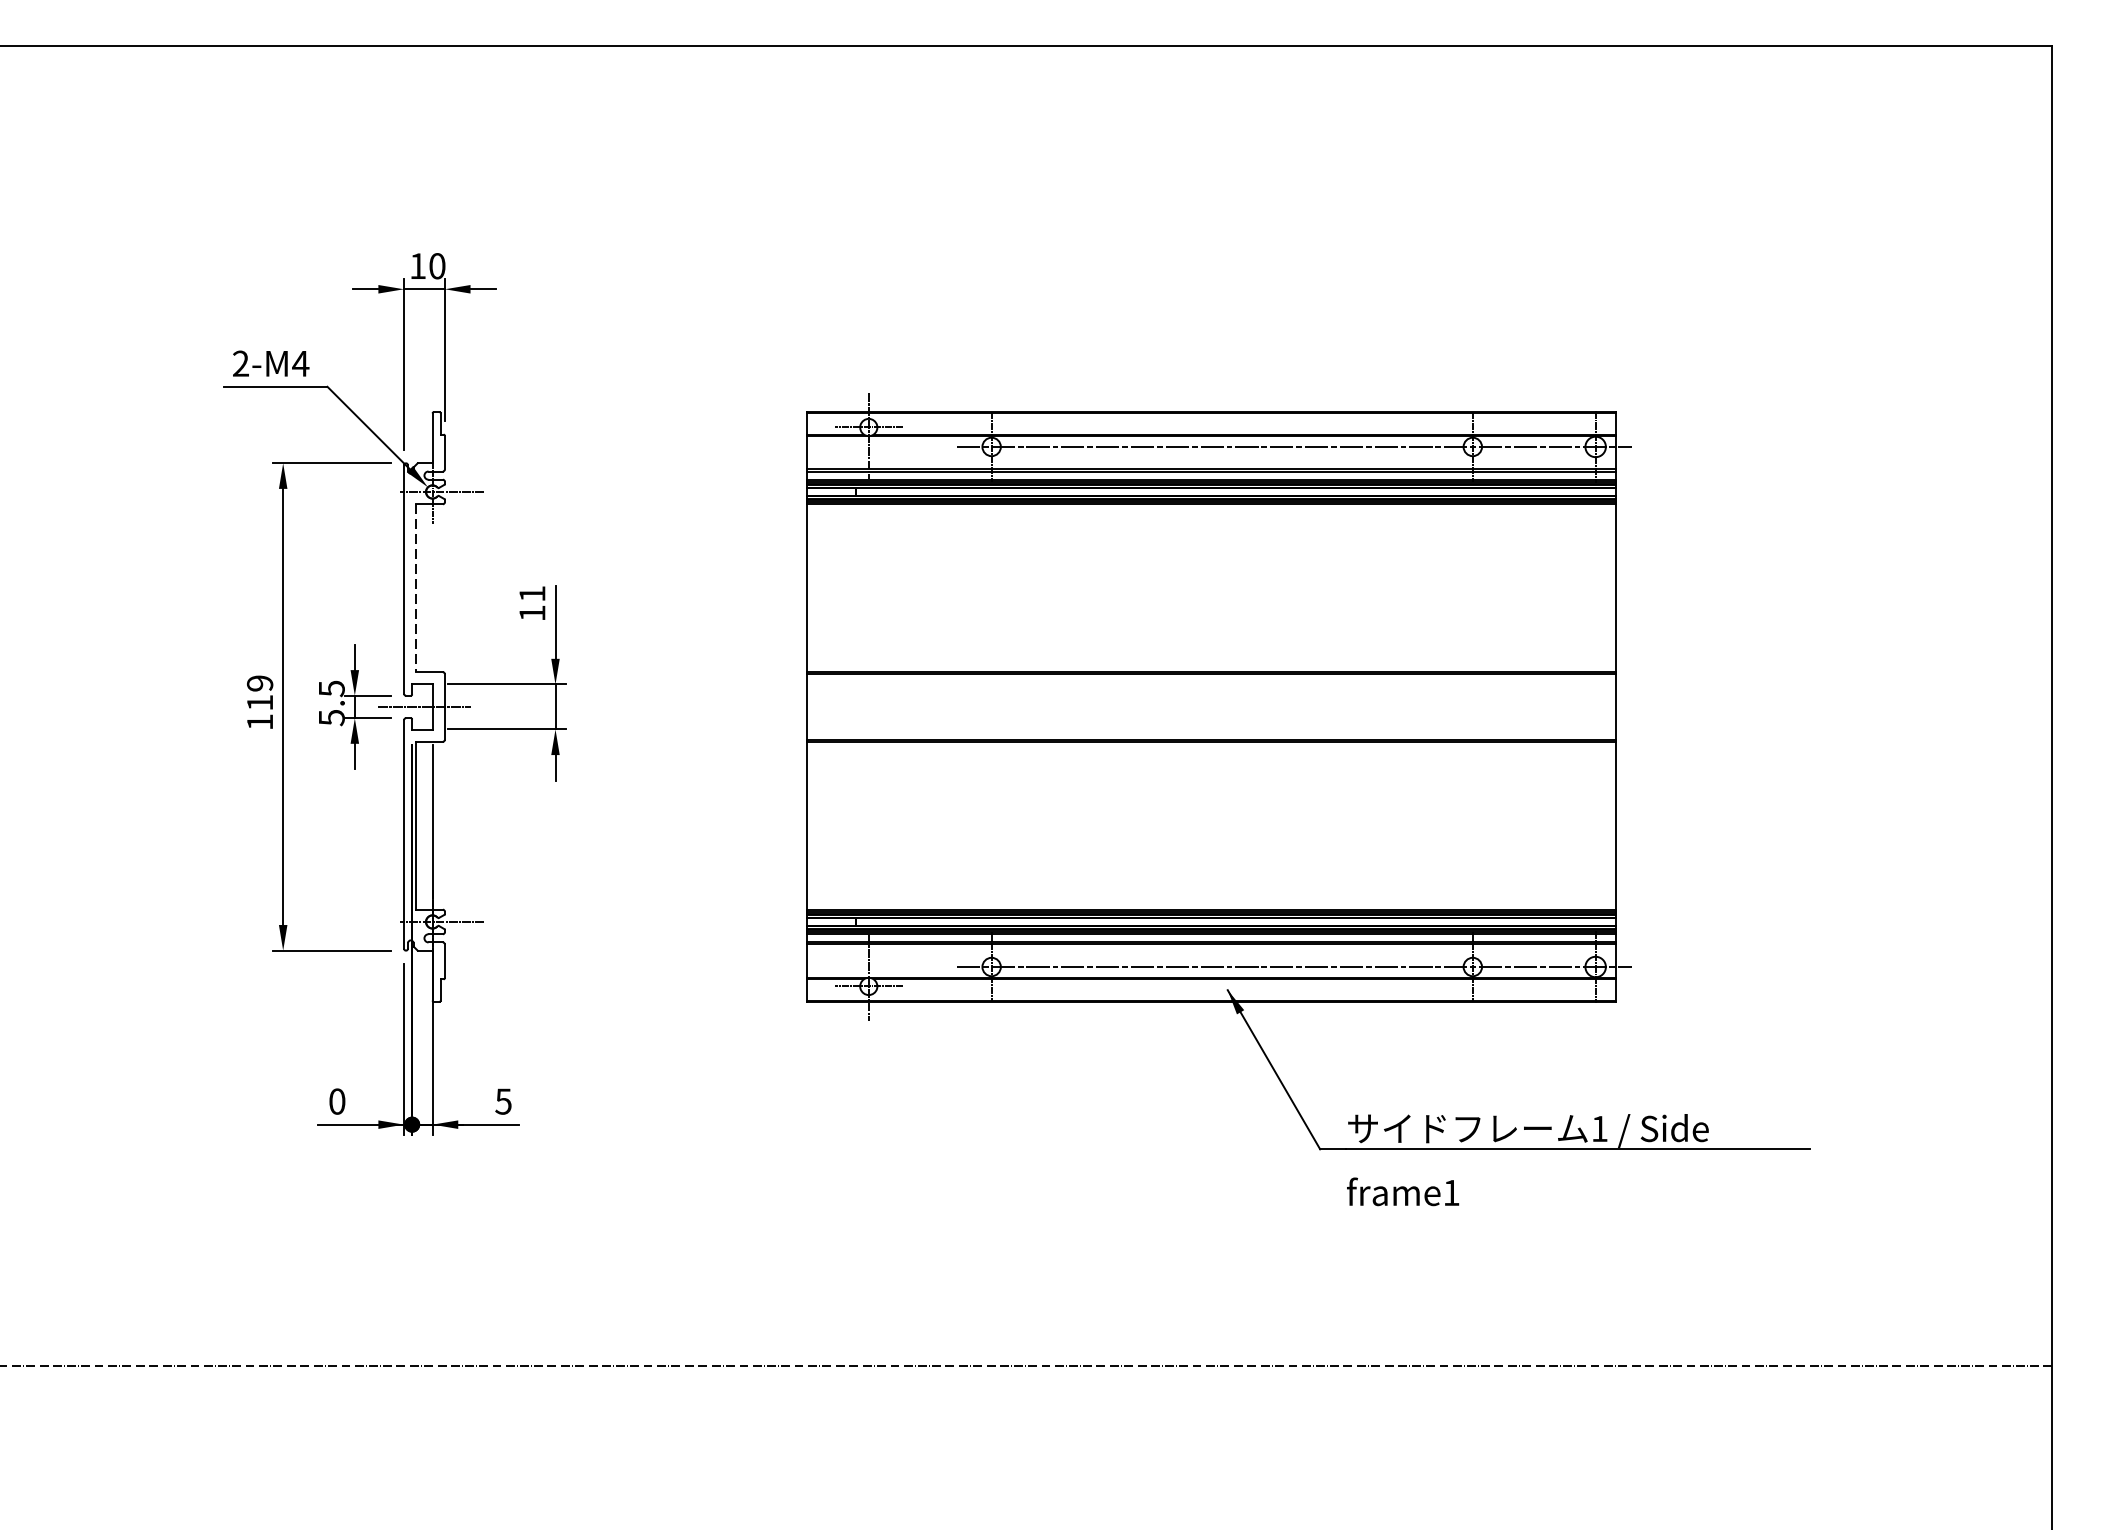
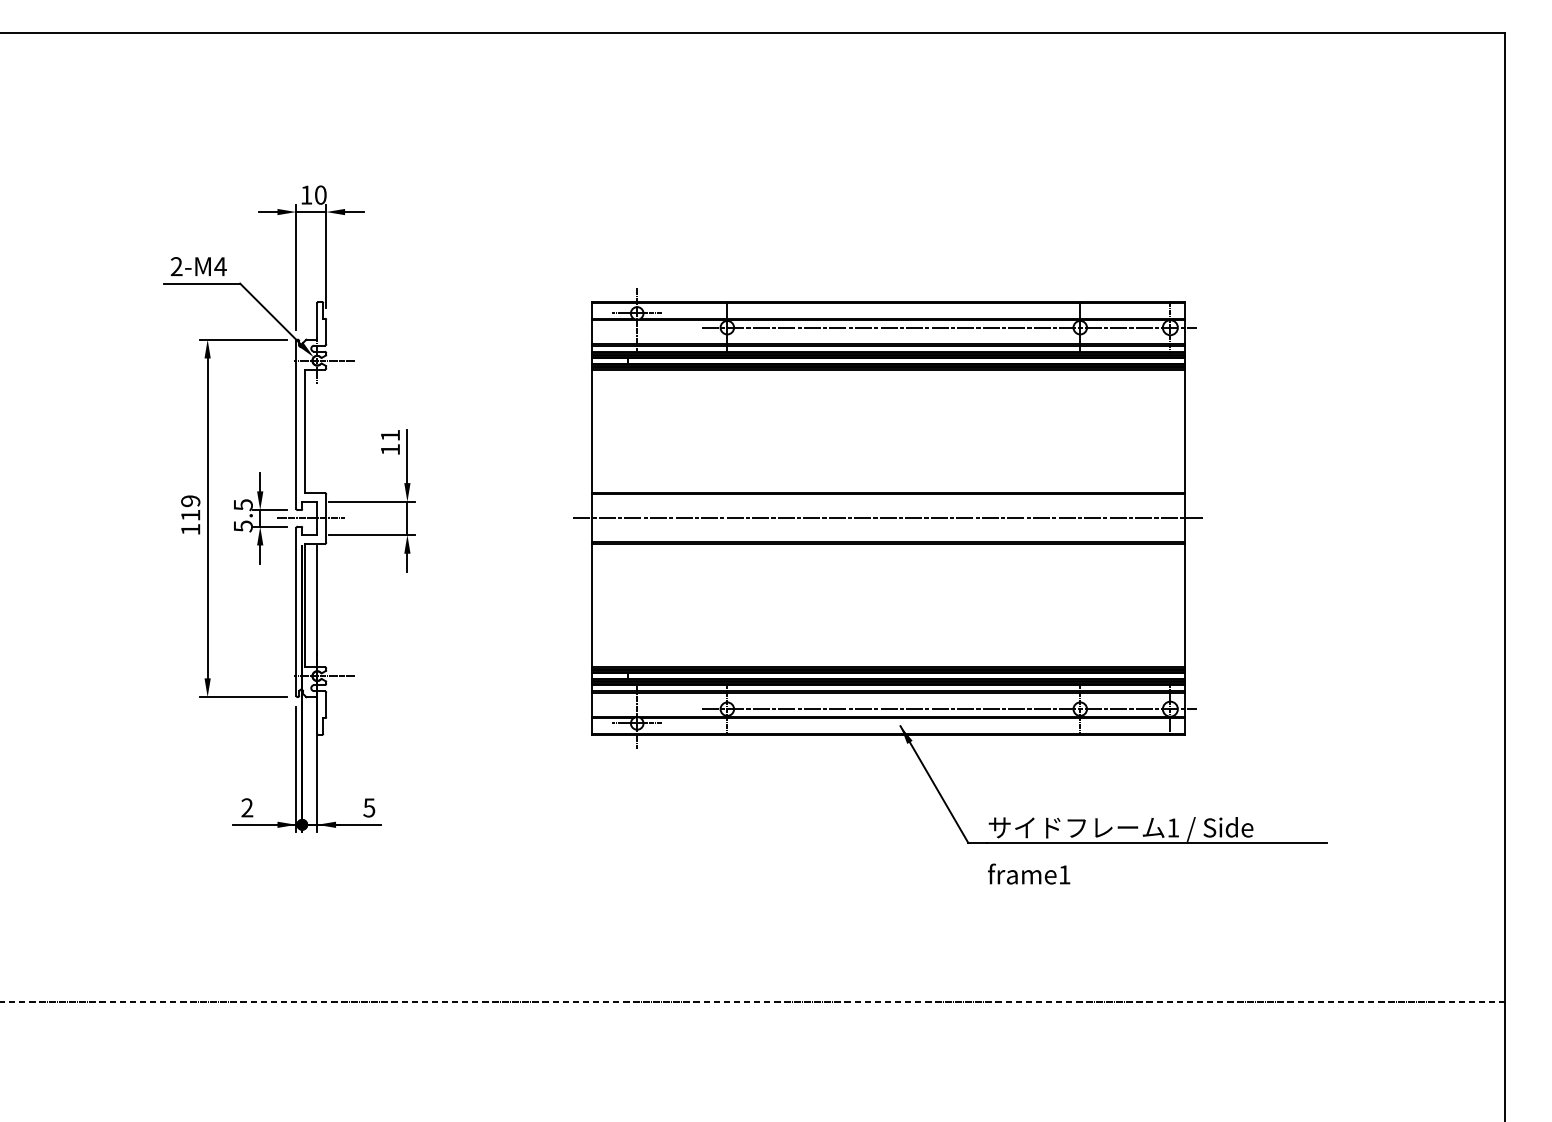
line: (416, 588) -> (305, 431), dashed -> solid
line: (1211, 707) -> (888, 518), added
text: (337, 1101) -> (247, 807), 0 -> 2

